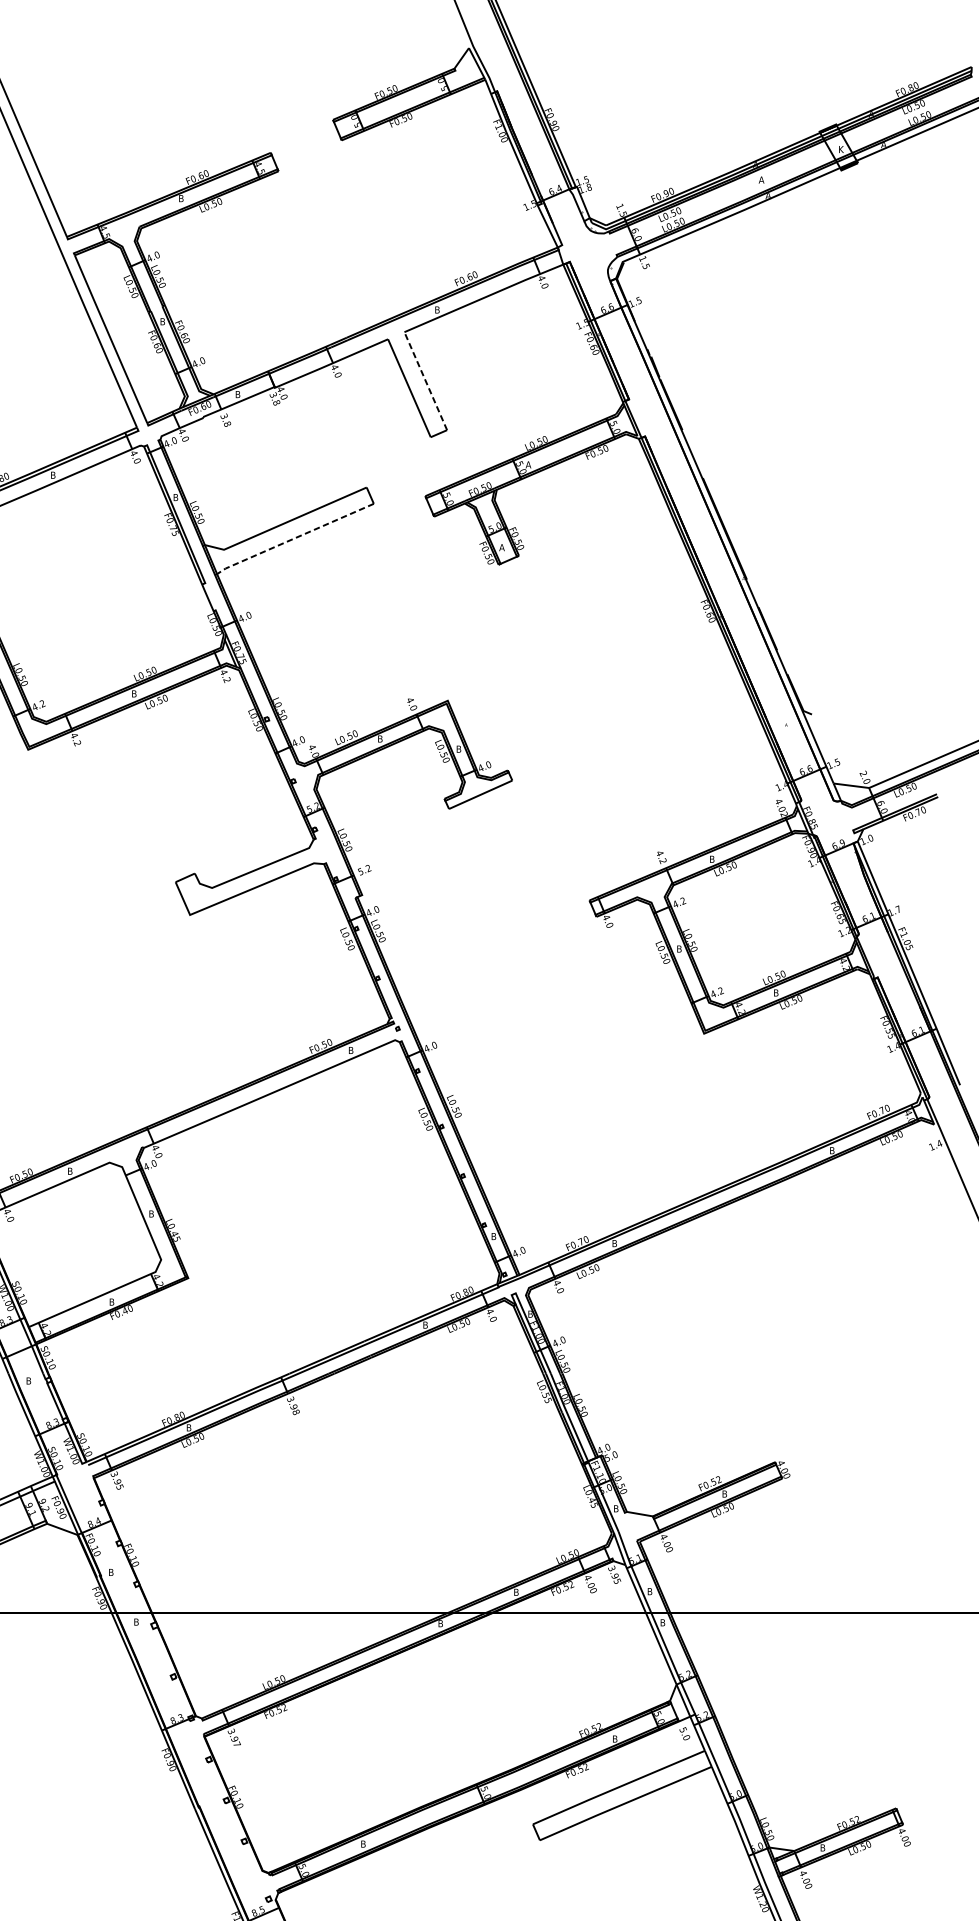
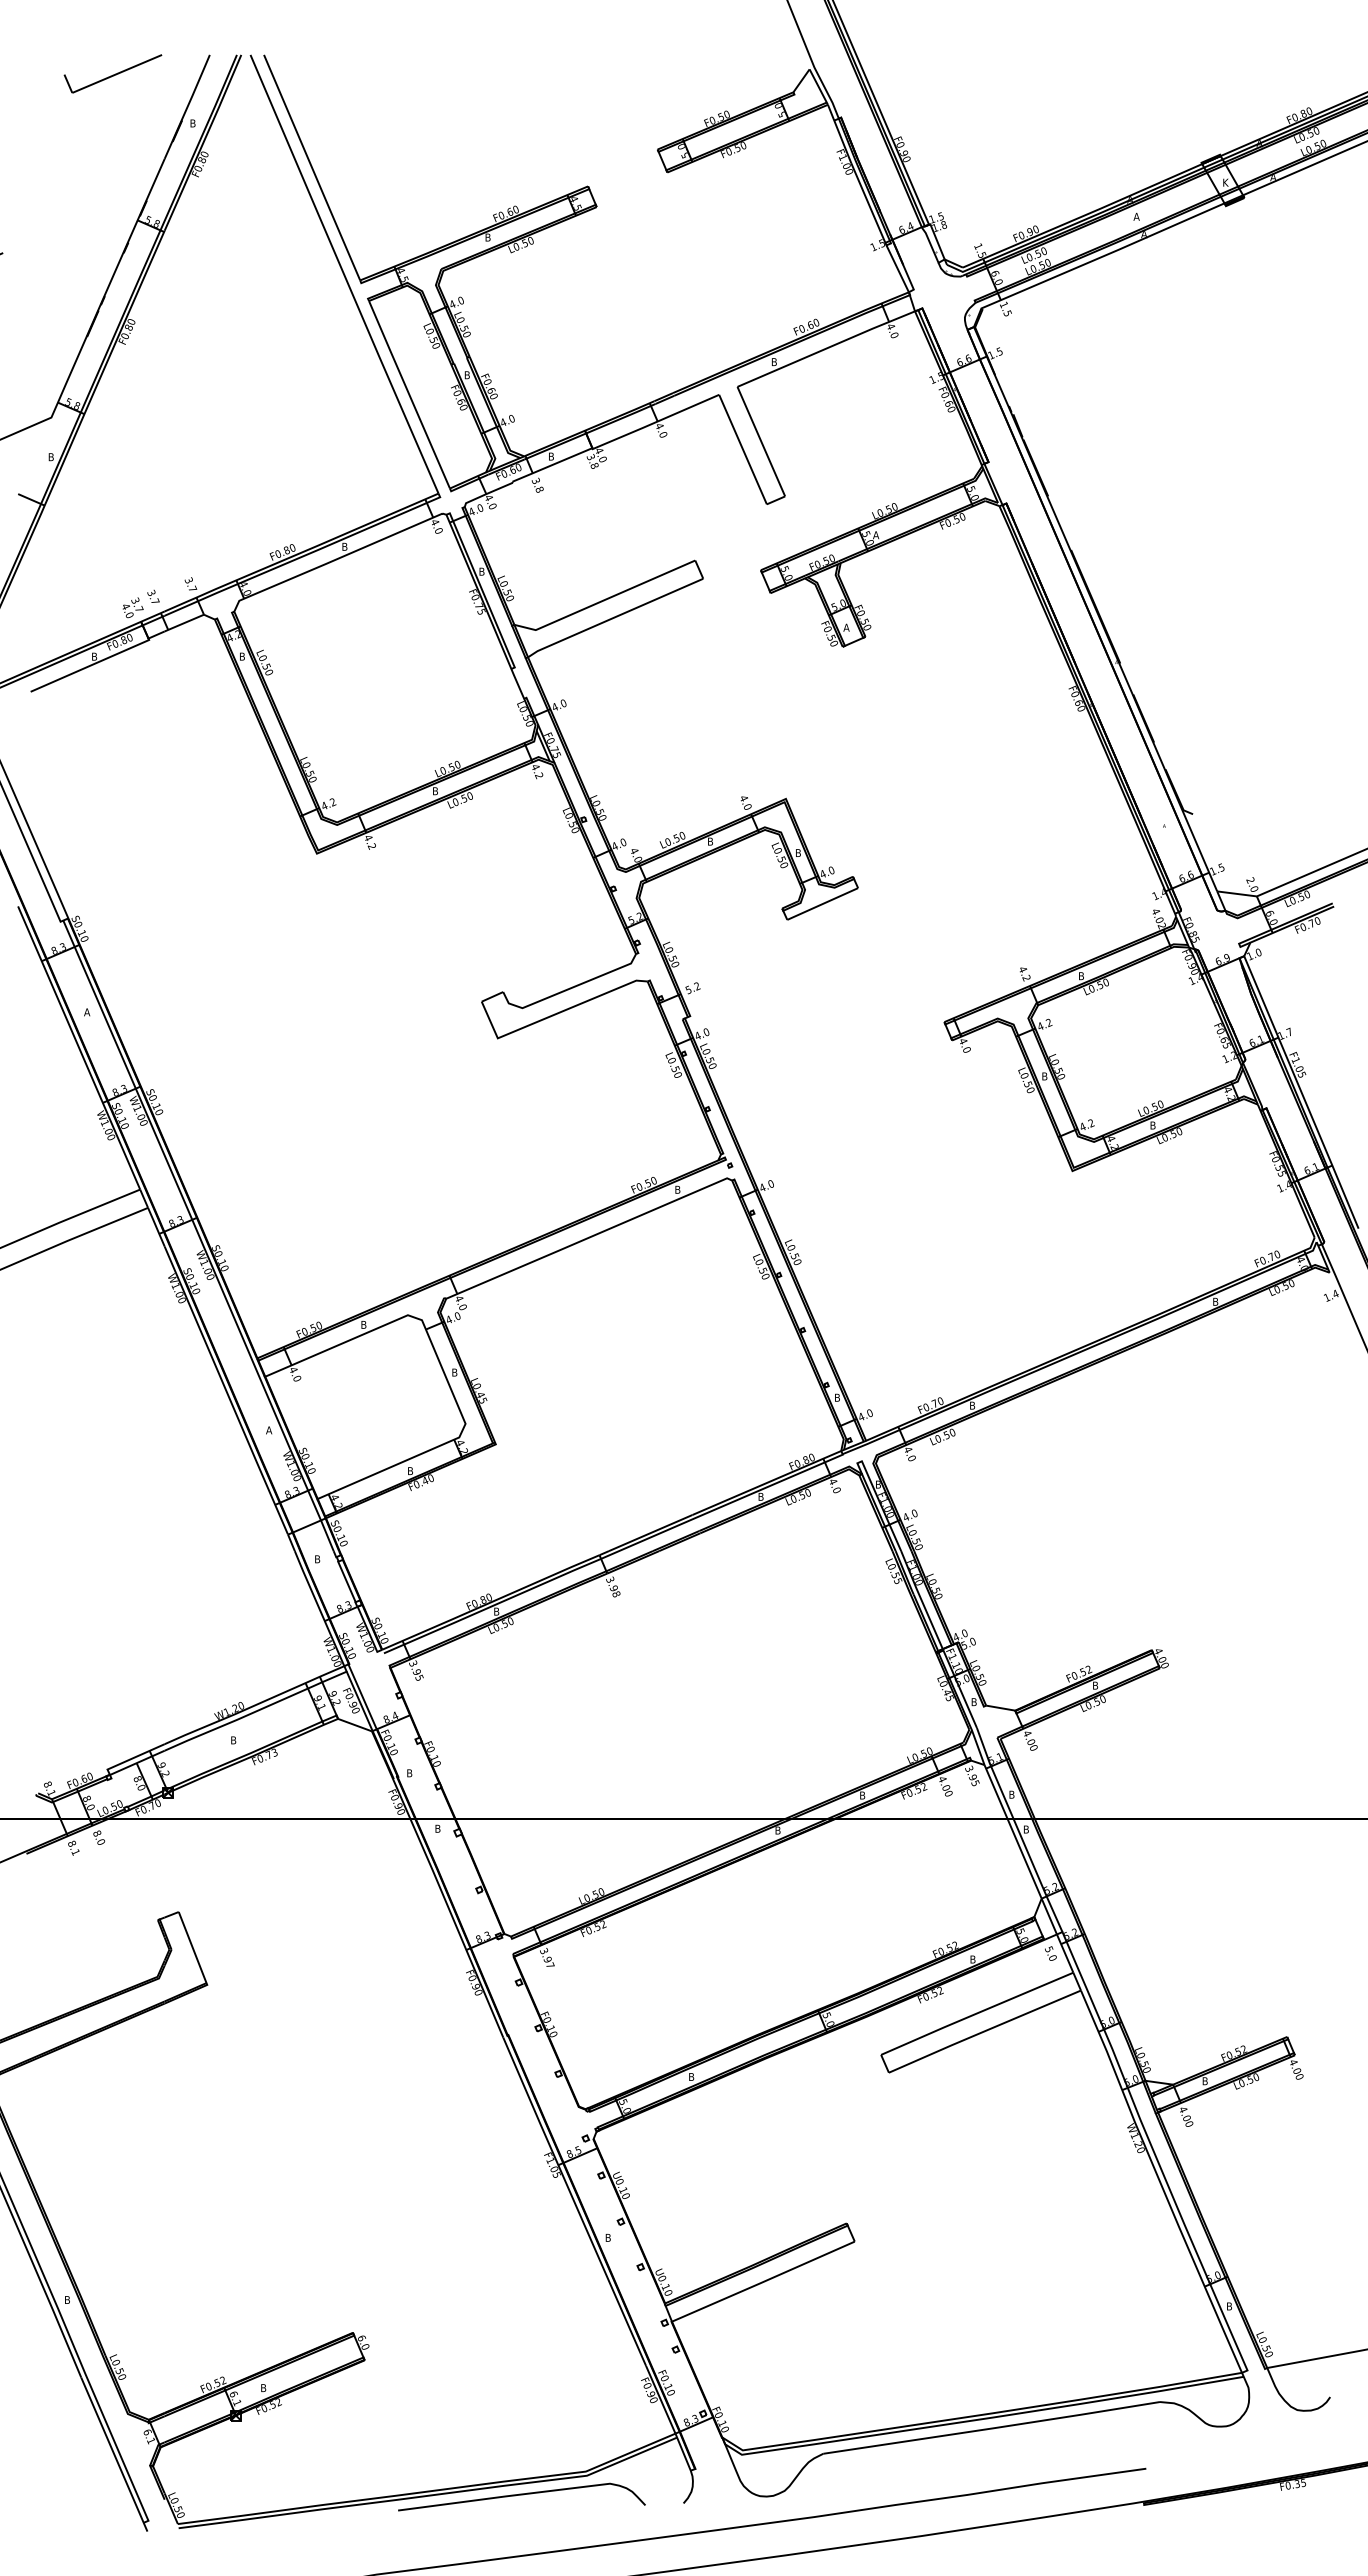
line: (425, 381) -> (761, 441), dashed -> solid
line: (294, 538) -> (614, 617), dashed -> solid

